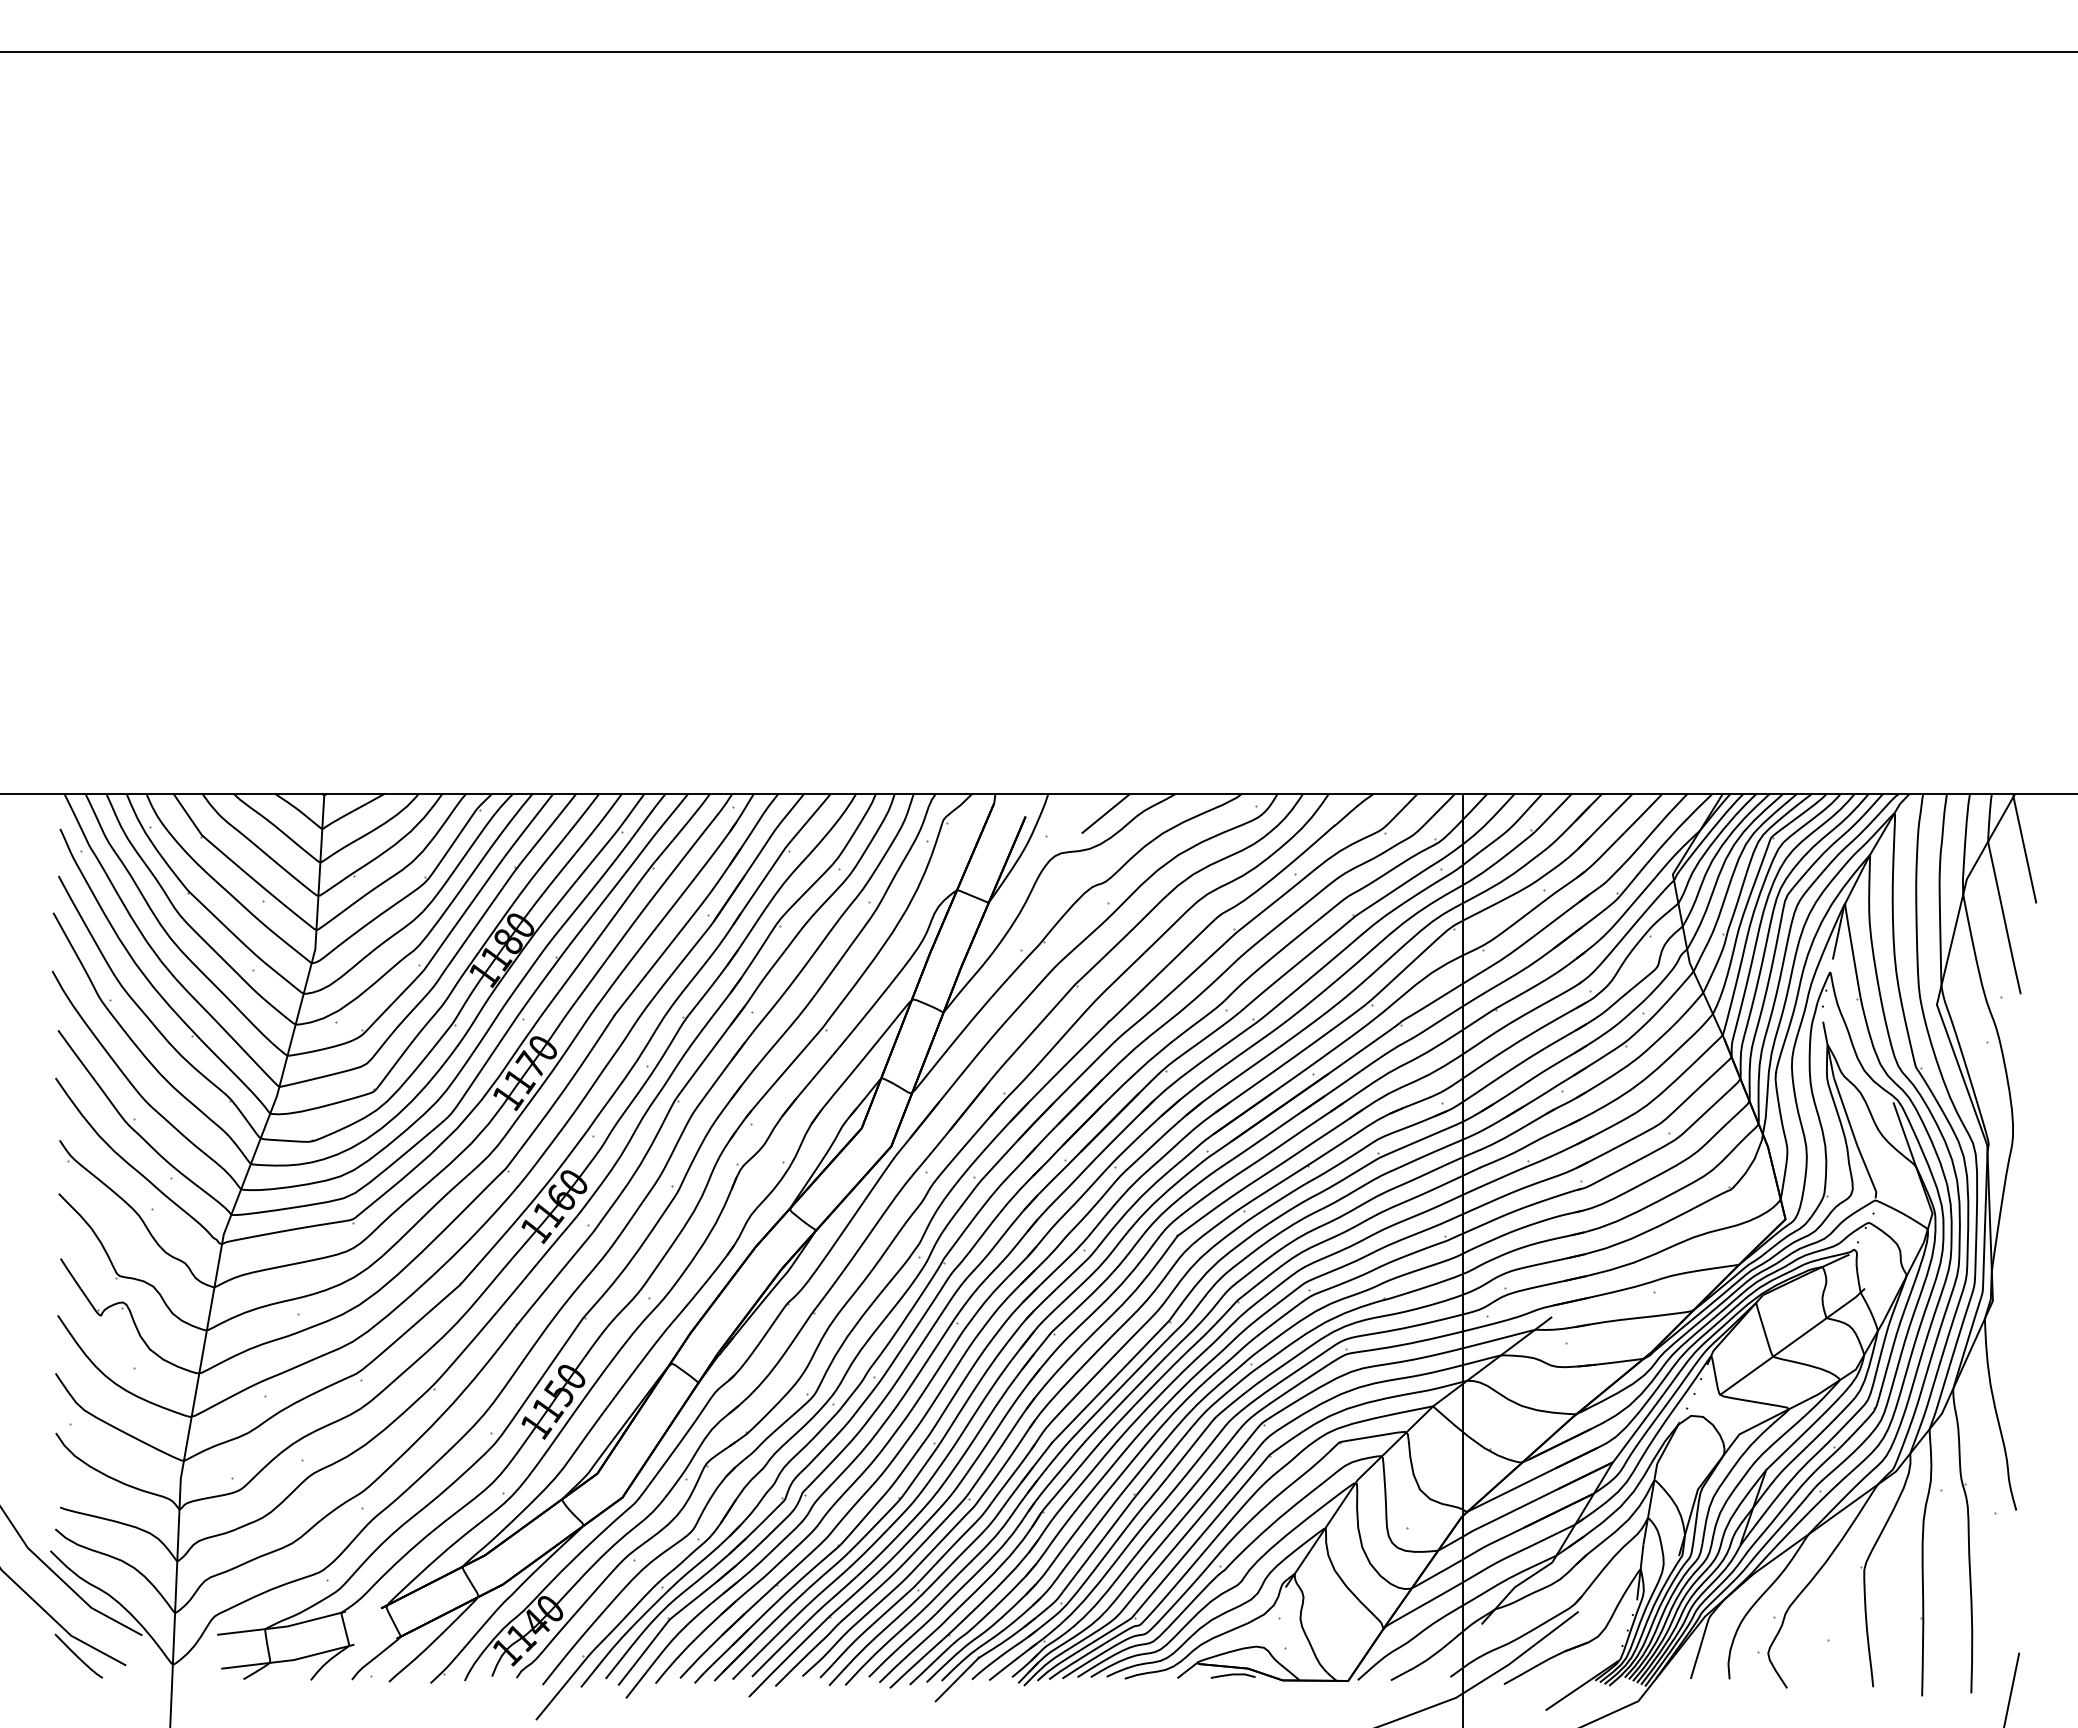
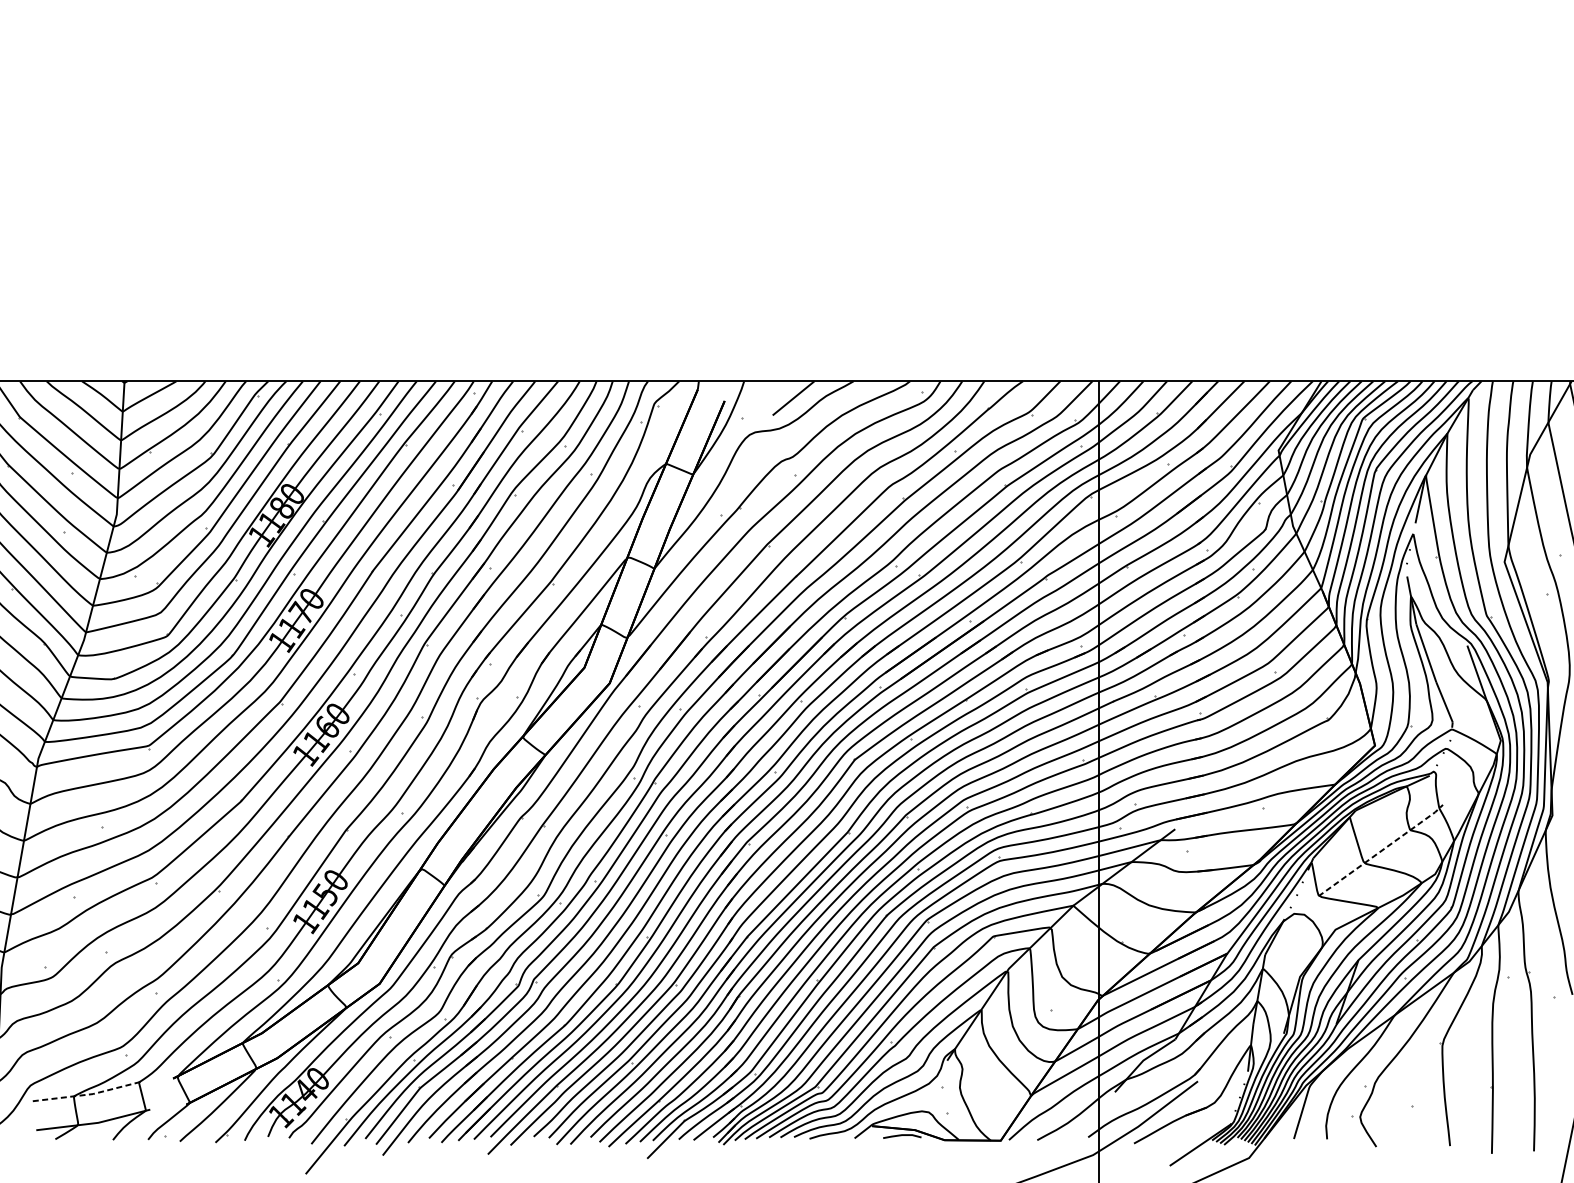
line: (1793, 1342) -> (1381, 851), solid -> dashed
line: (283, 1626) -> (89, 1094), solid -> dashed

